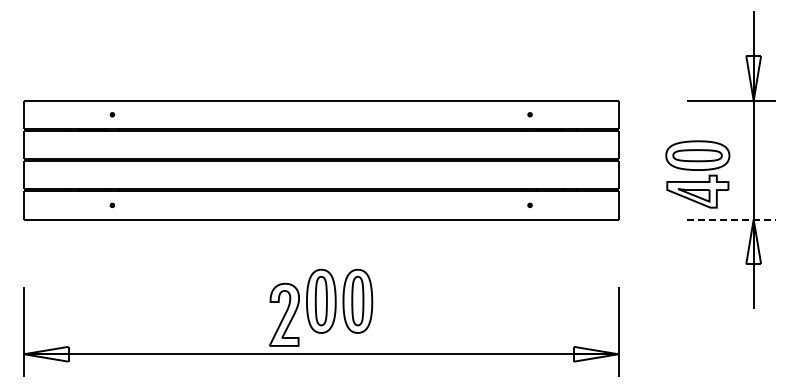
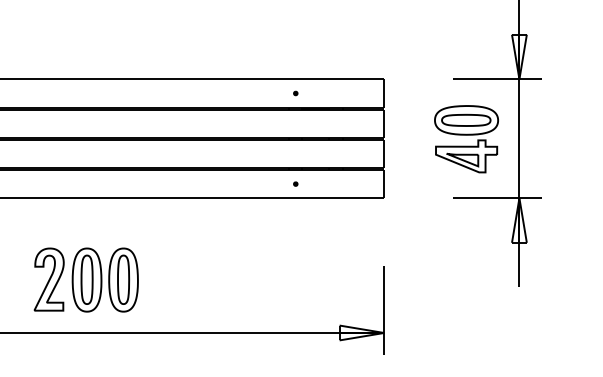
part: (697, 174) -> (466, 139), moved
line: (731, 219) -> (497, 198), dashed -> solid
part: (284, 314) -> (49, 279), moved

